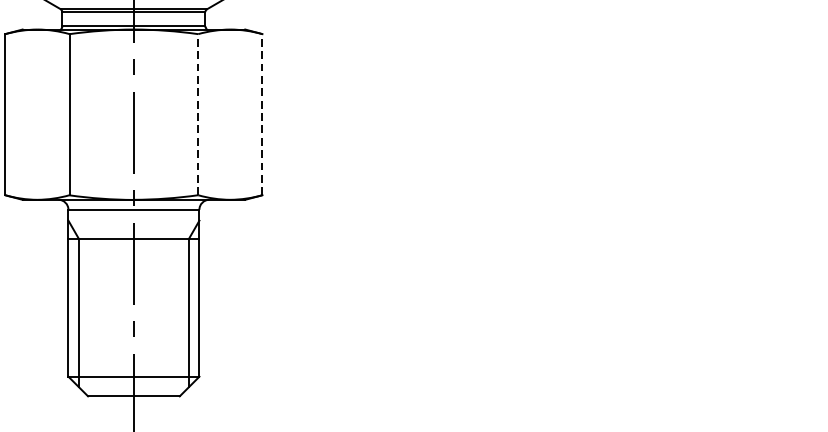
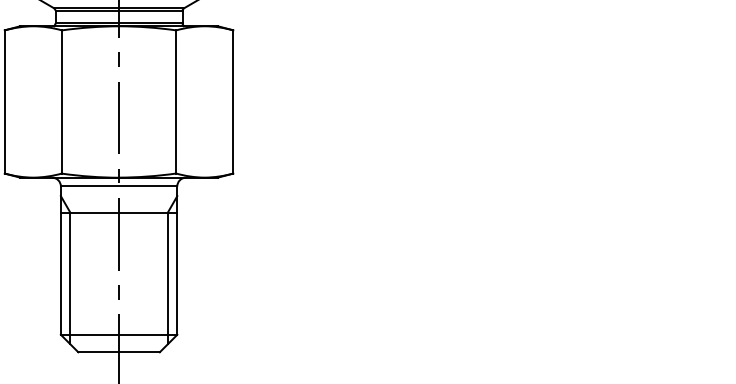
line: (198, 114) -> (176, 101), dashed -> solid
line: (262, 114) -> (233, 101), dashed -> solid

